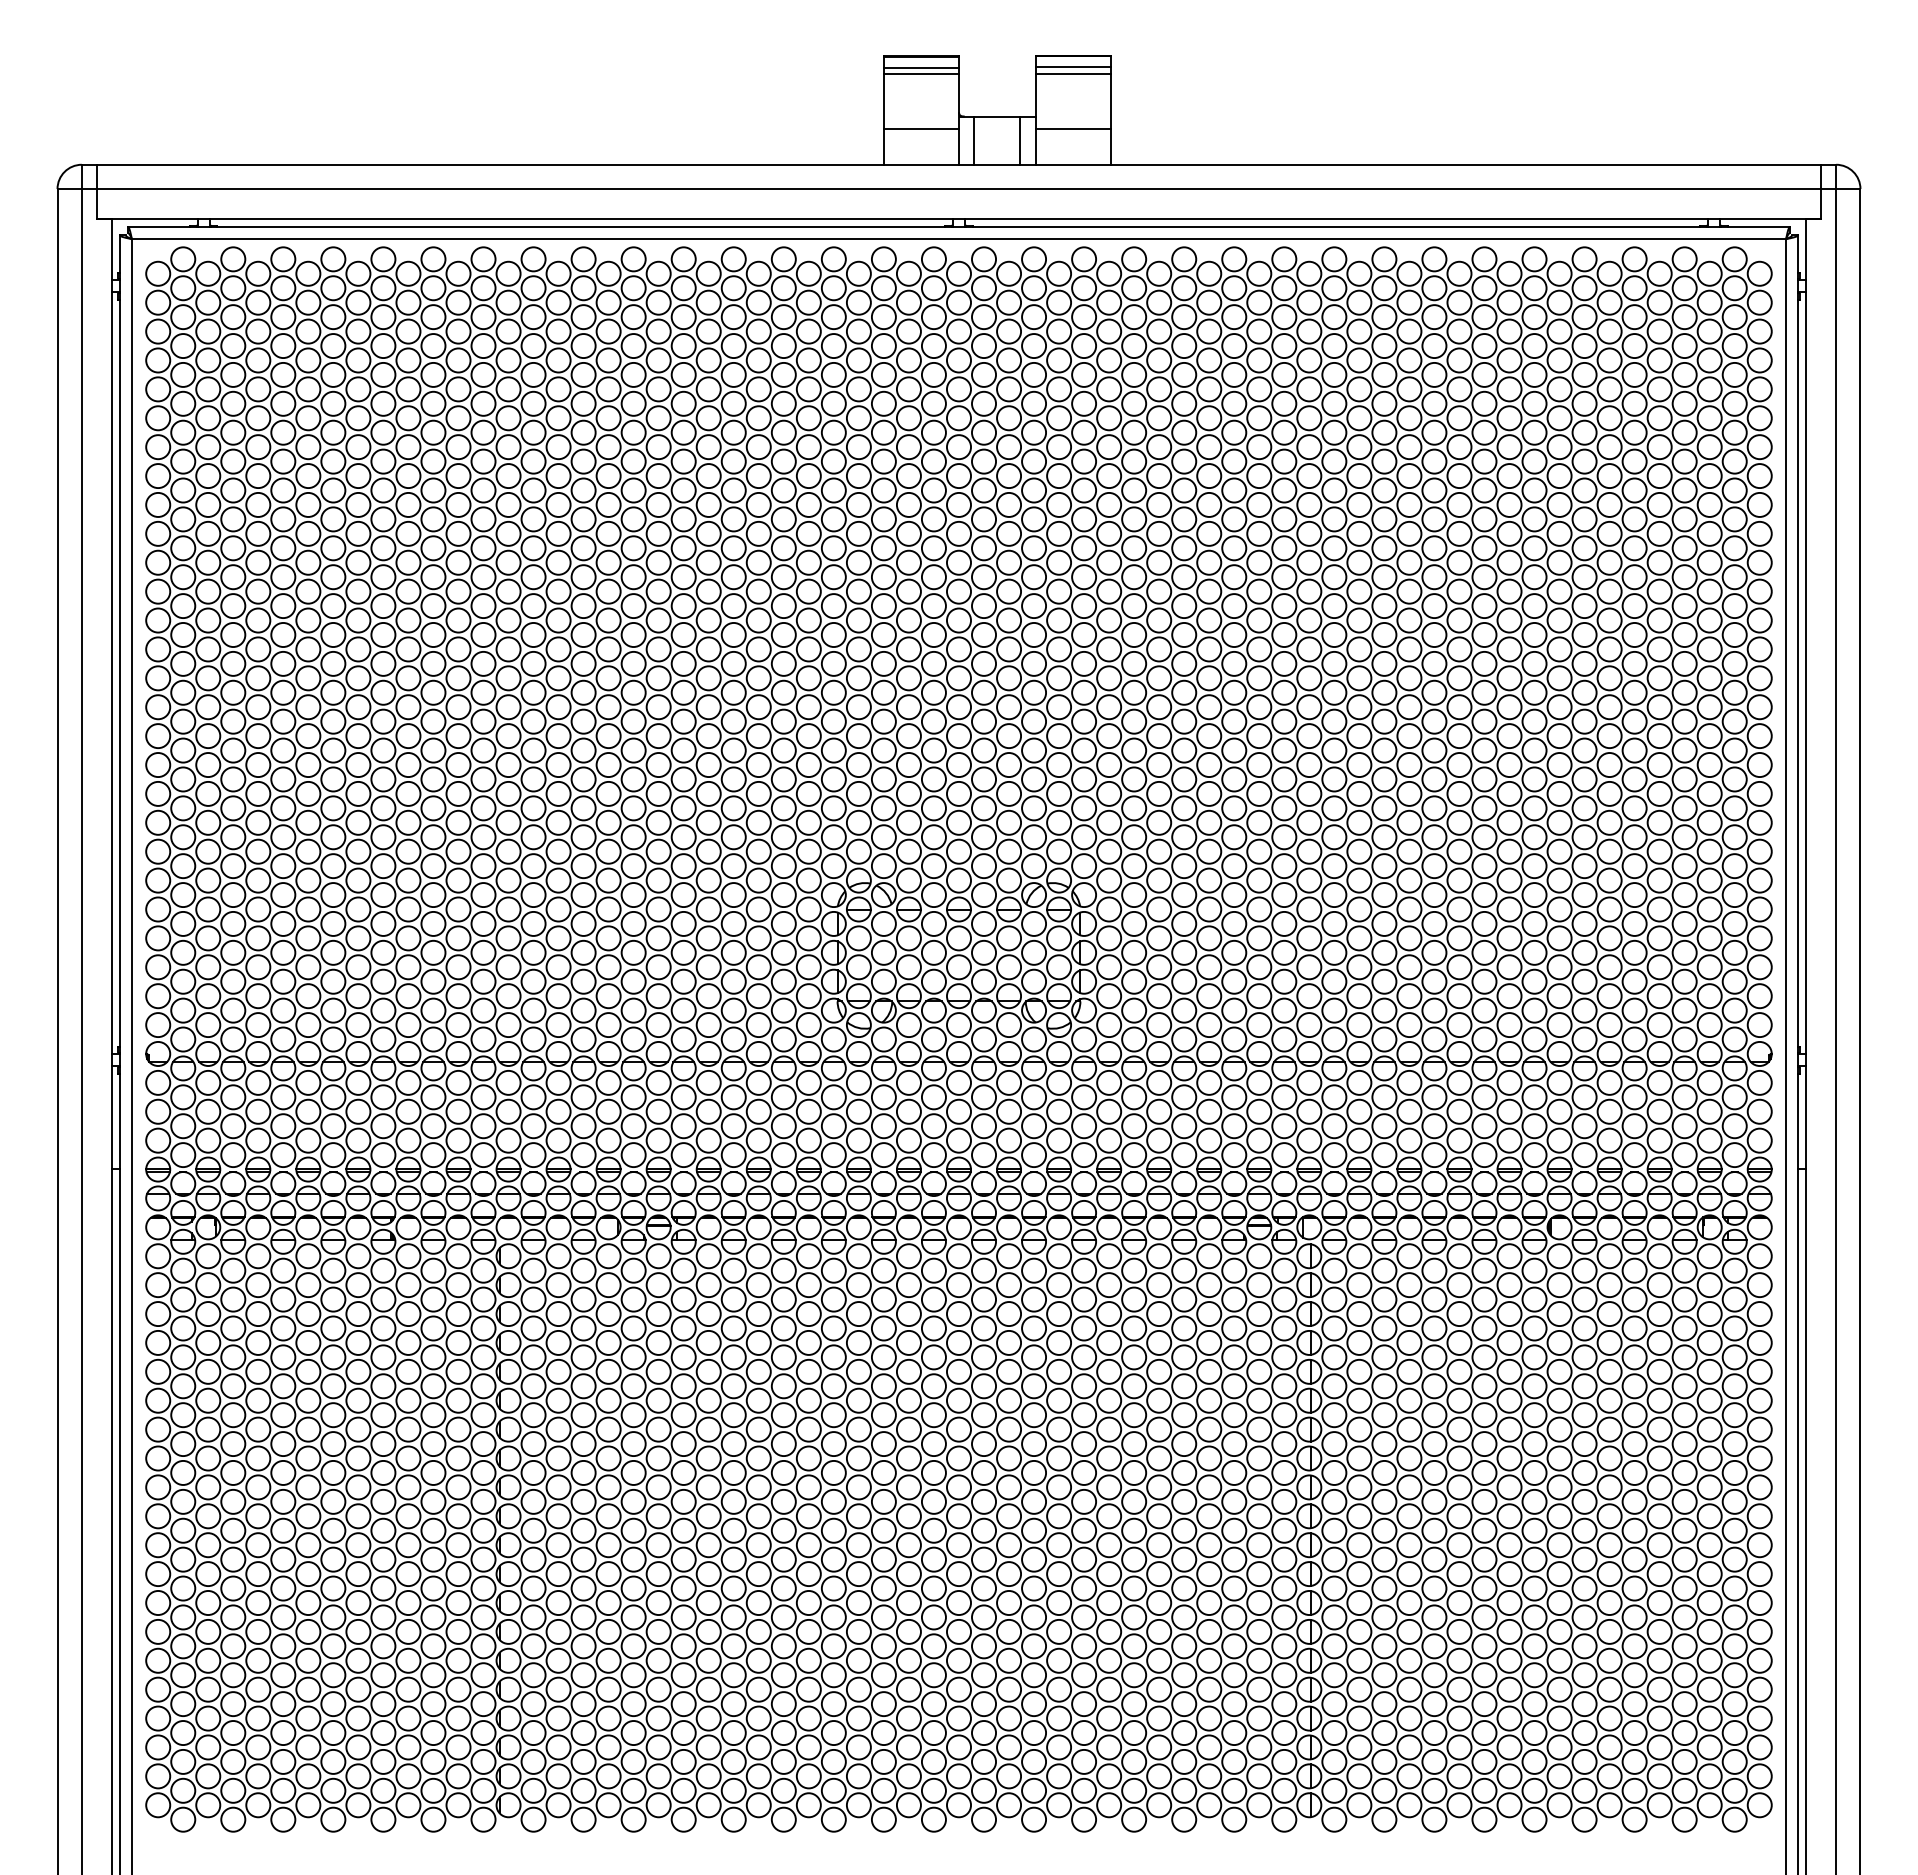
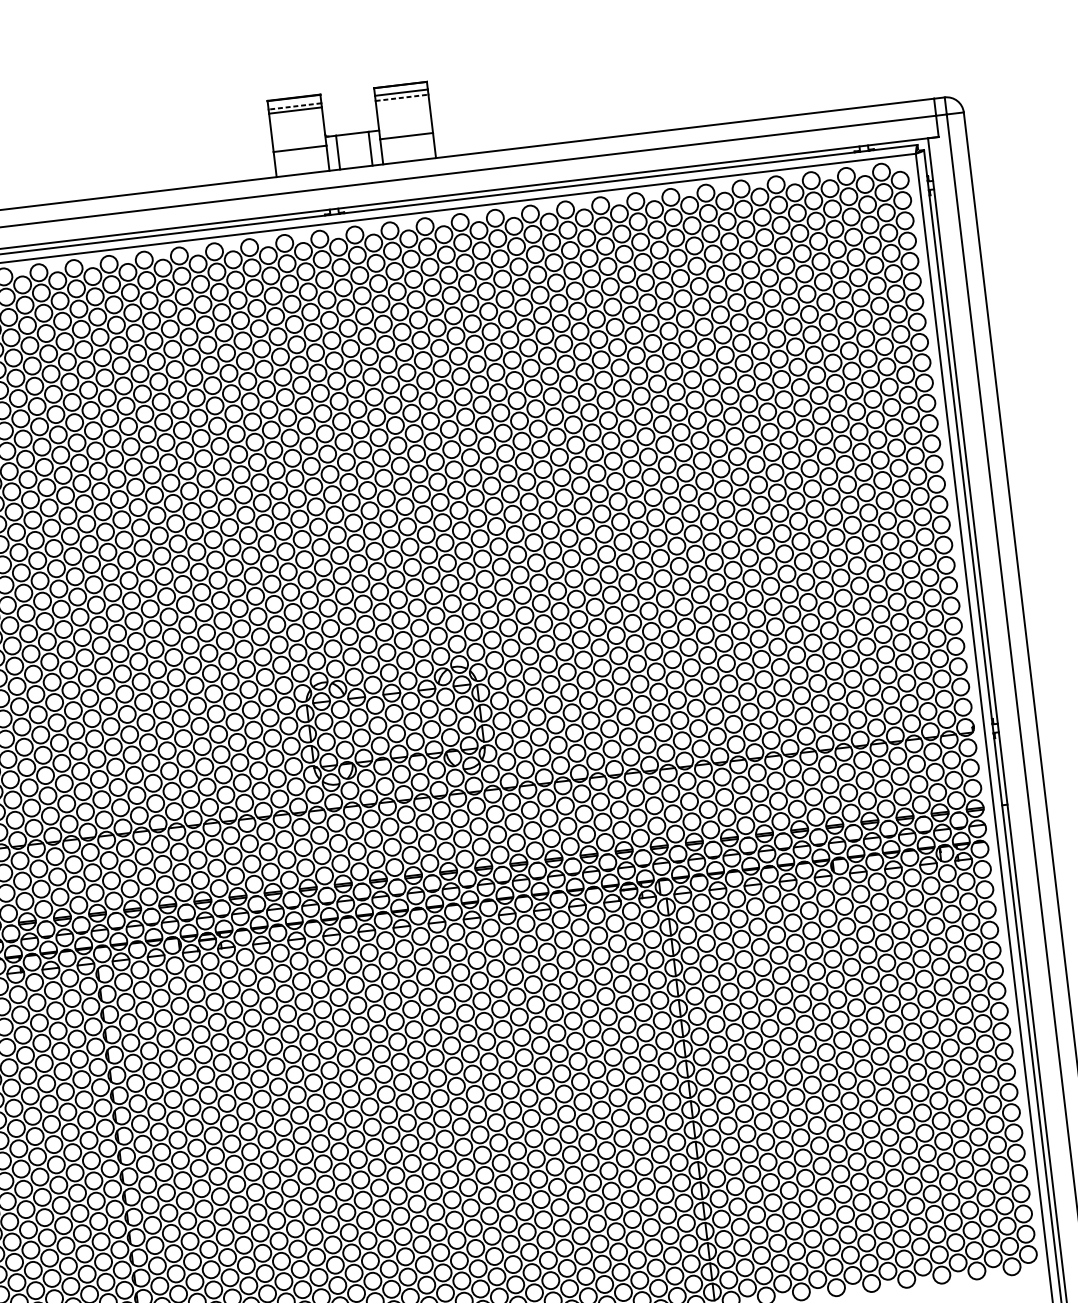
line: (921, 68) -> (295, 106), solid -> dashed
line: (1073, 74) -> (402, 97), solid -> dashed

